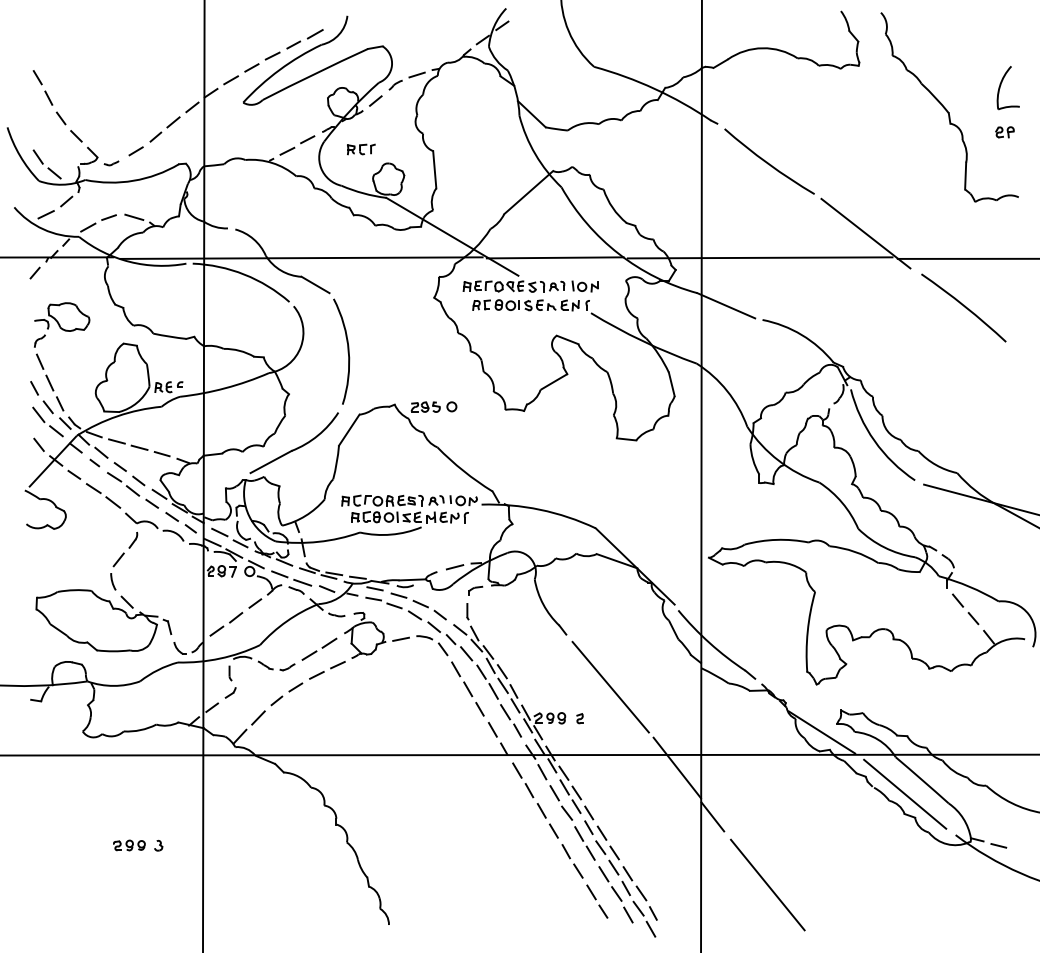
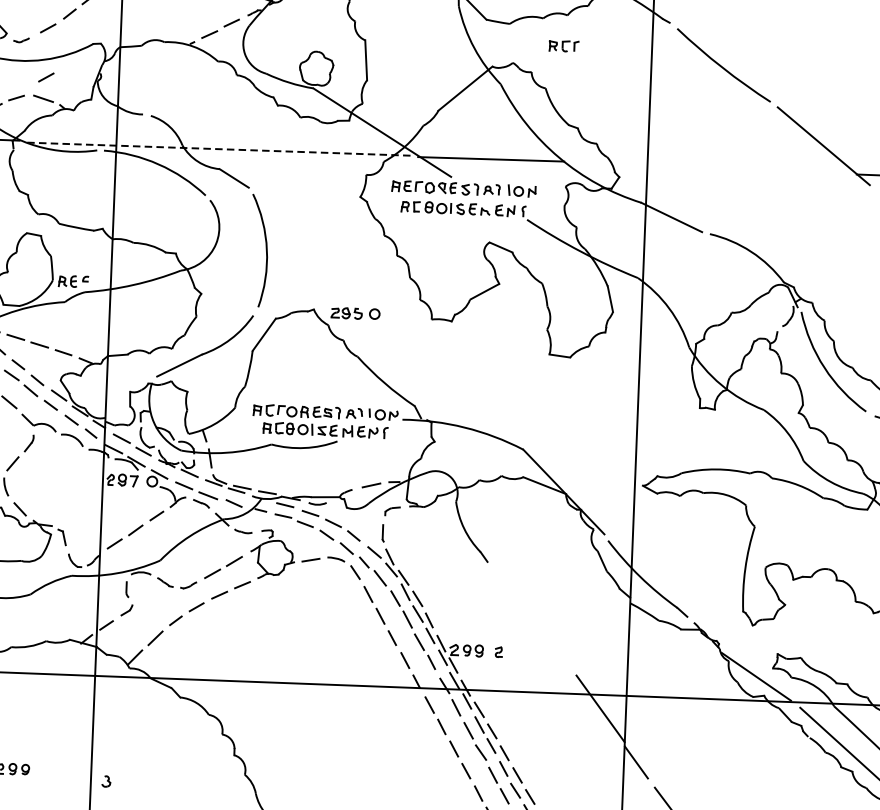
part: (361, 149) -> (564, 46), moved
line: (135, 197) -> (45, 77), added
line: (759, 257) -> (709, 167), removed
line: (301, 258) -> (220, 149), solid -> dashed
line: (610, 686) -> (532, 619), removed
part: (158, 845) -> (106, 781), moved

